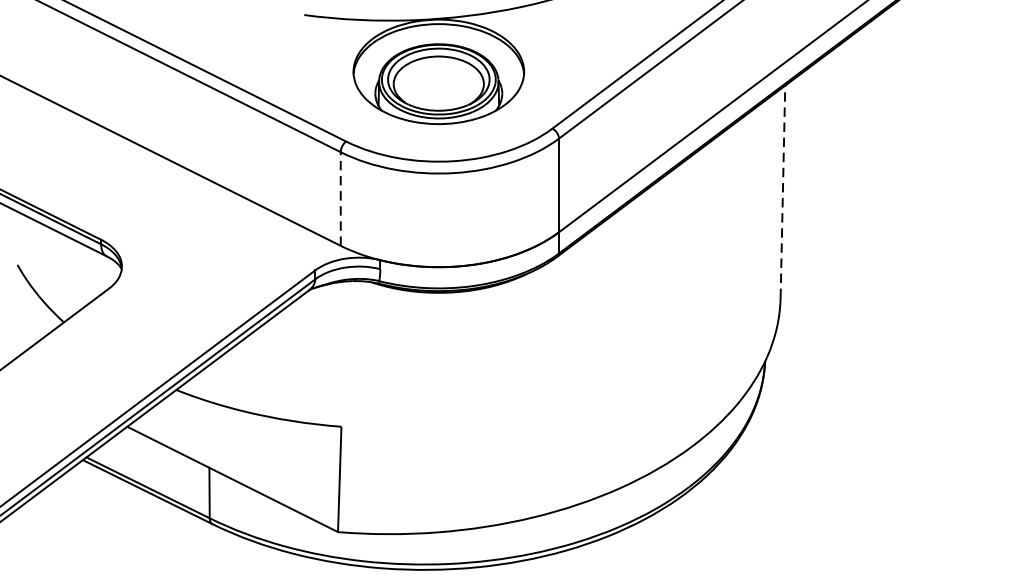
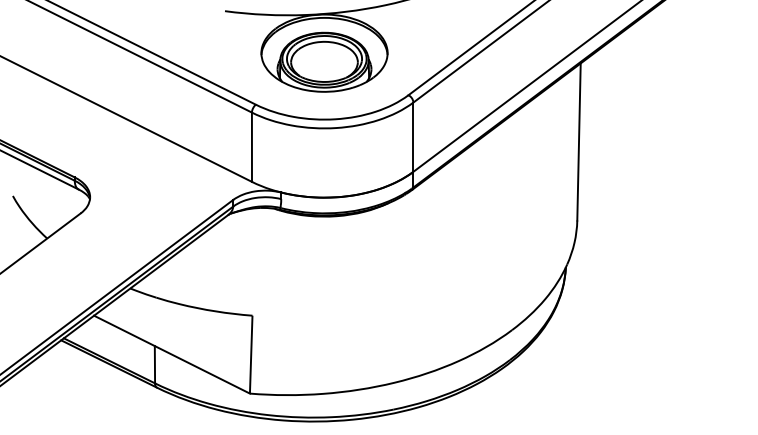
line: (783, 191) -> (579, 141), dashed -> solid
line: (340, 199) -> (251, 147), dashed -> solid

